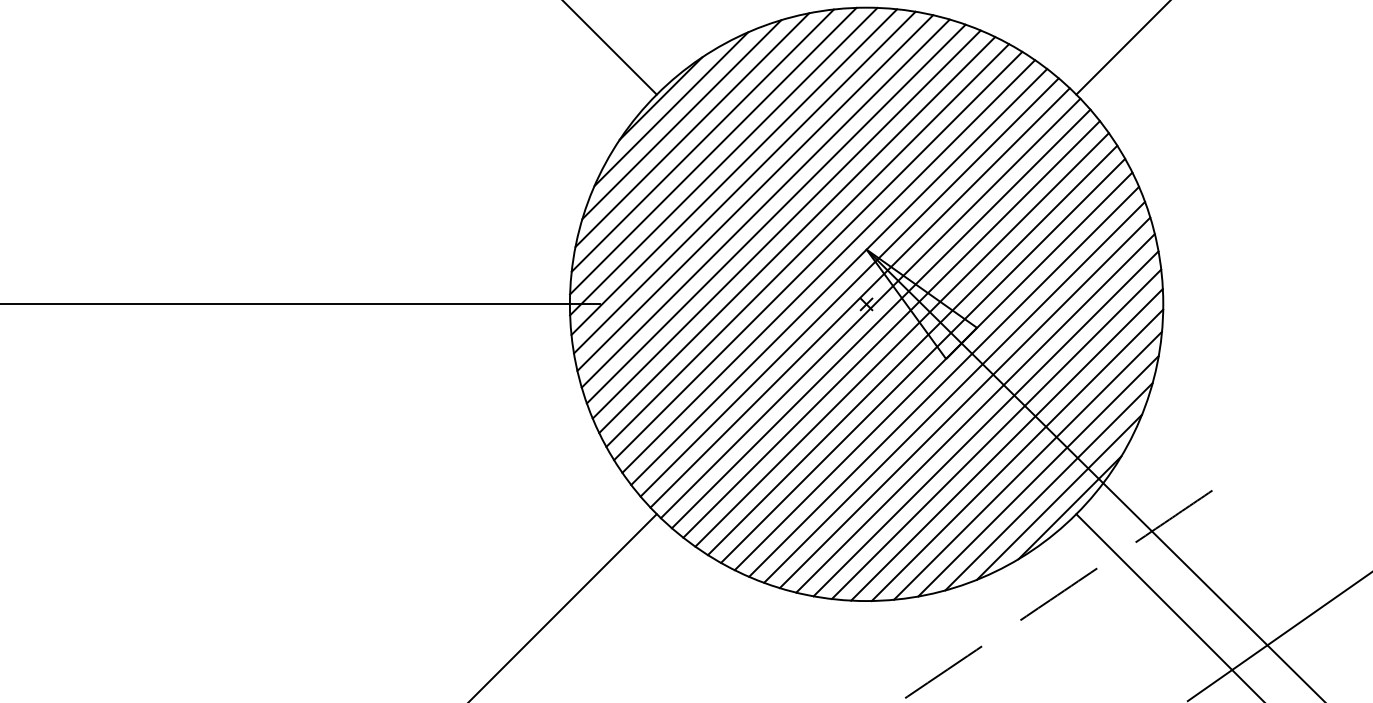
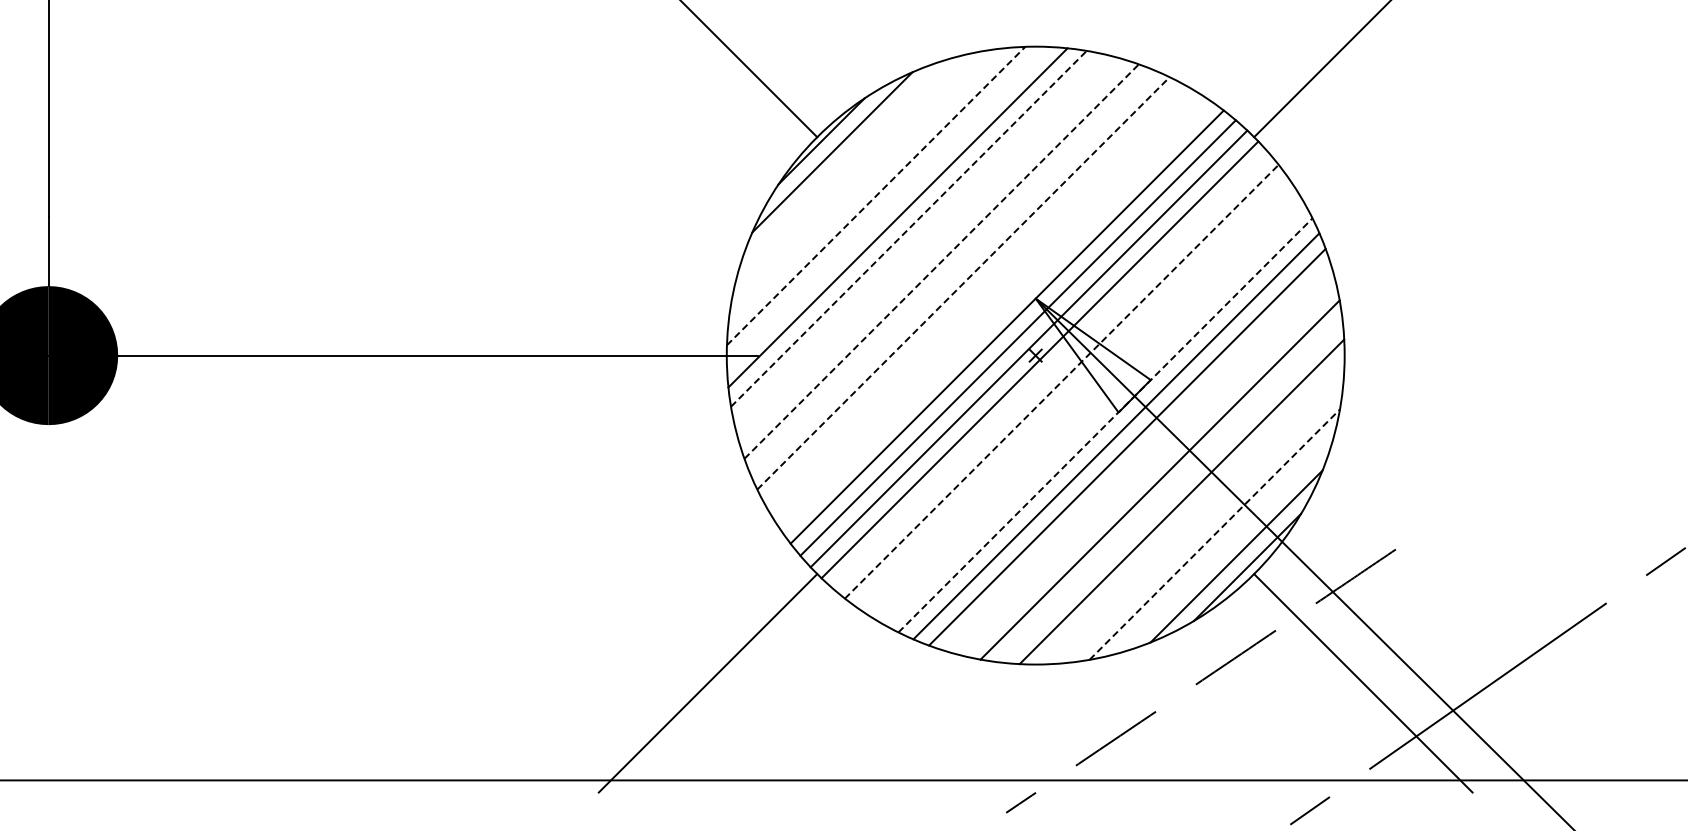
line: (681, 118) -> (842, 162), removed
line: (691, 129) -> (853, 173), removed
line: (702, 140) -> (864, 184), removed
line: (713, 151) -> (876, 196), solid -> dashed
line: (723, 161) -> (886, 206), removed
line: (744, 182) -> (908, 228), solid -> dashed
line: (754, 192) -> (919, 239), removed
line: (765, 203) -> (930, 250), removed
line: (776, 213) -> (941, 261), solid -> dashed
line: (786, 224) -> (952, 272), removed
line: (797, 235) -> (963, 283), solid -> dashed
line: (807, 245) -> (974, 294), removed
line: (817, 255) -> (984, 304), removed
line: (828, 266) -> (996, 316), removed
line: (880, 318) -> (1050, 370), removed
line: (891, 329) -> (1061, 381), solid -> dashed
line: (901, 339) -> (1072, 392), removed
line: (912, 350) -> (1083, 403), removed
line: (923, 360) -> (1094, 414), removed
line: (933, 371) -> (1105, 425), solid -> dashed
line: (965, 403) -> (1138, 458), removed
line: (974, 412) -> (1148, 468), removed
line: (996, 433) -> (1170, 490), removed
line: (1017, 455) -> (1192, 512), removed
line: (1027, 465) -> (1203, 523), removed
line: (1039, 476) -> (1215, 534), solid -> dashed
line: (1048, 486) -> (1225, 545), removed

